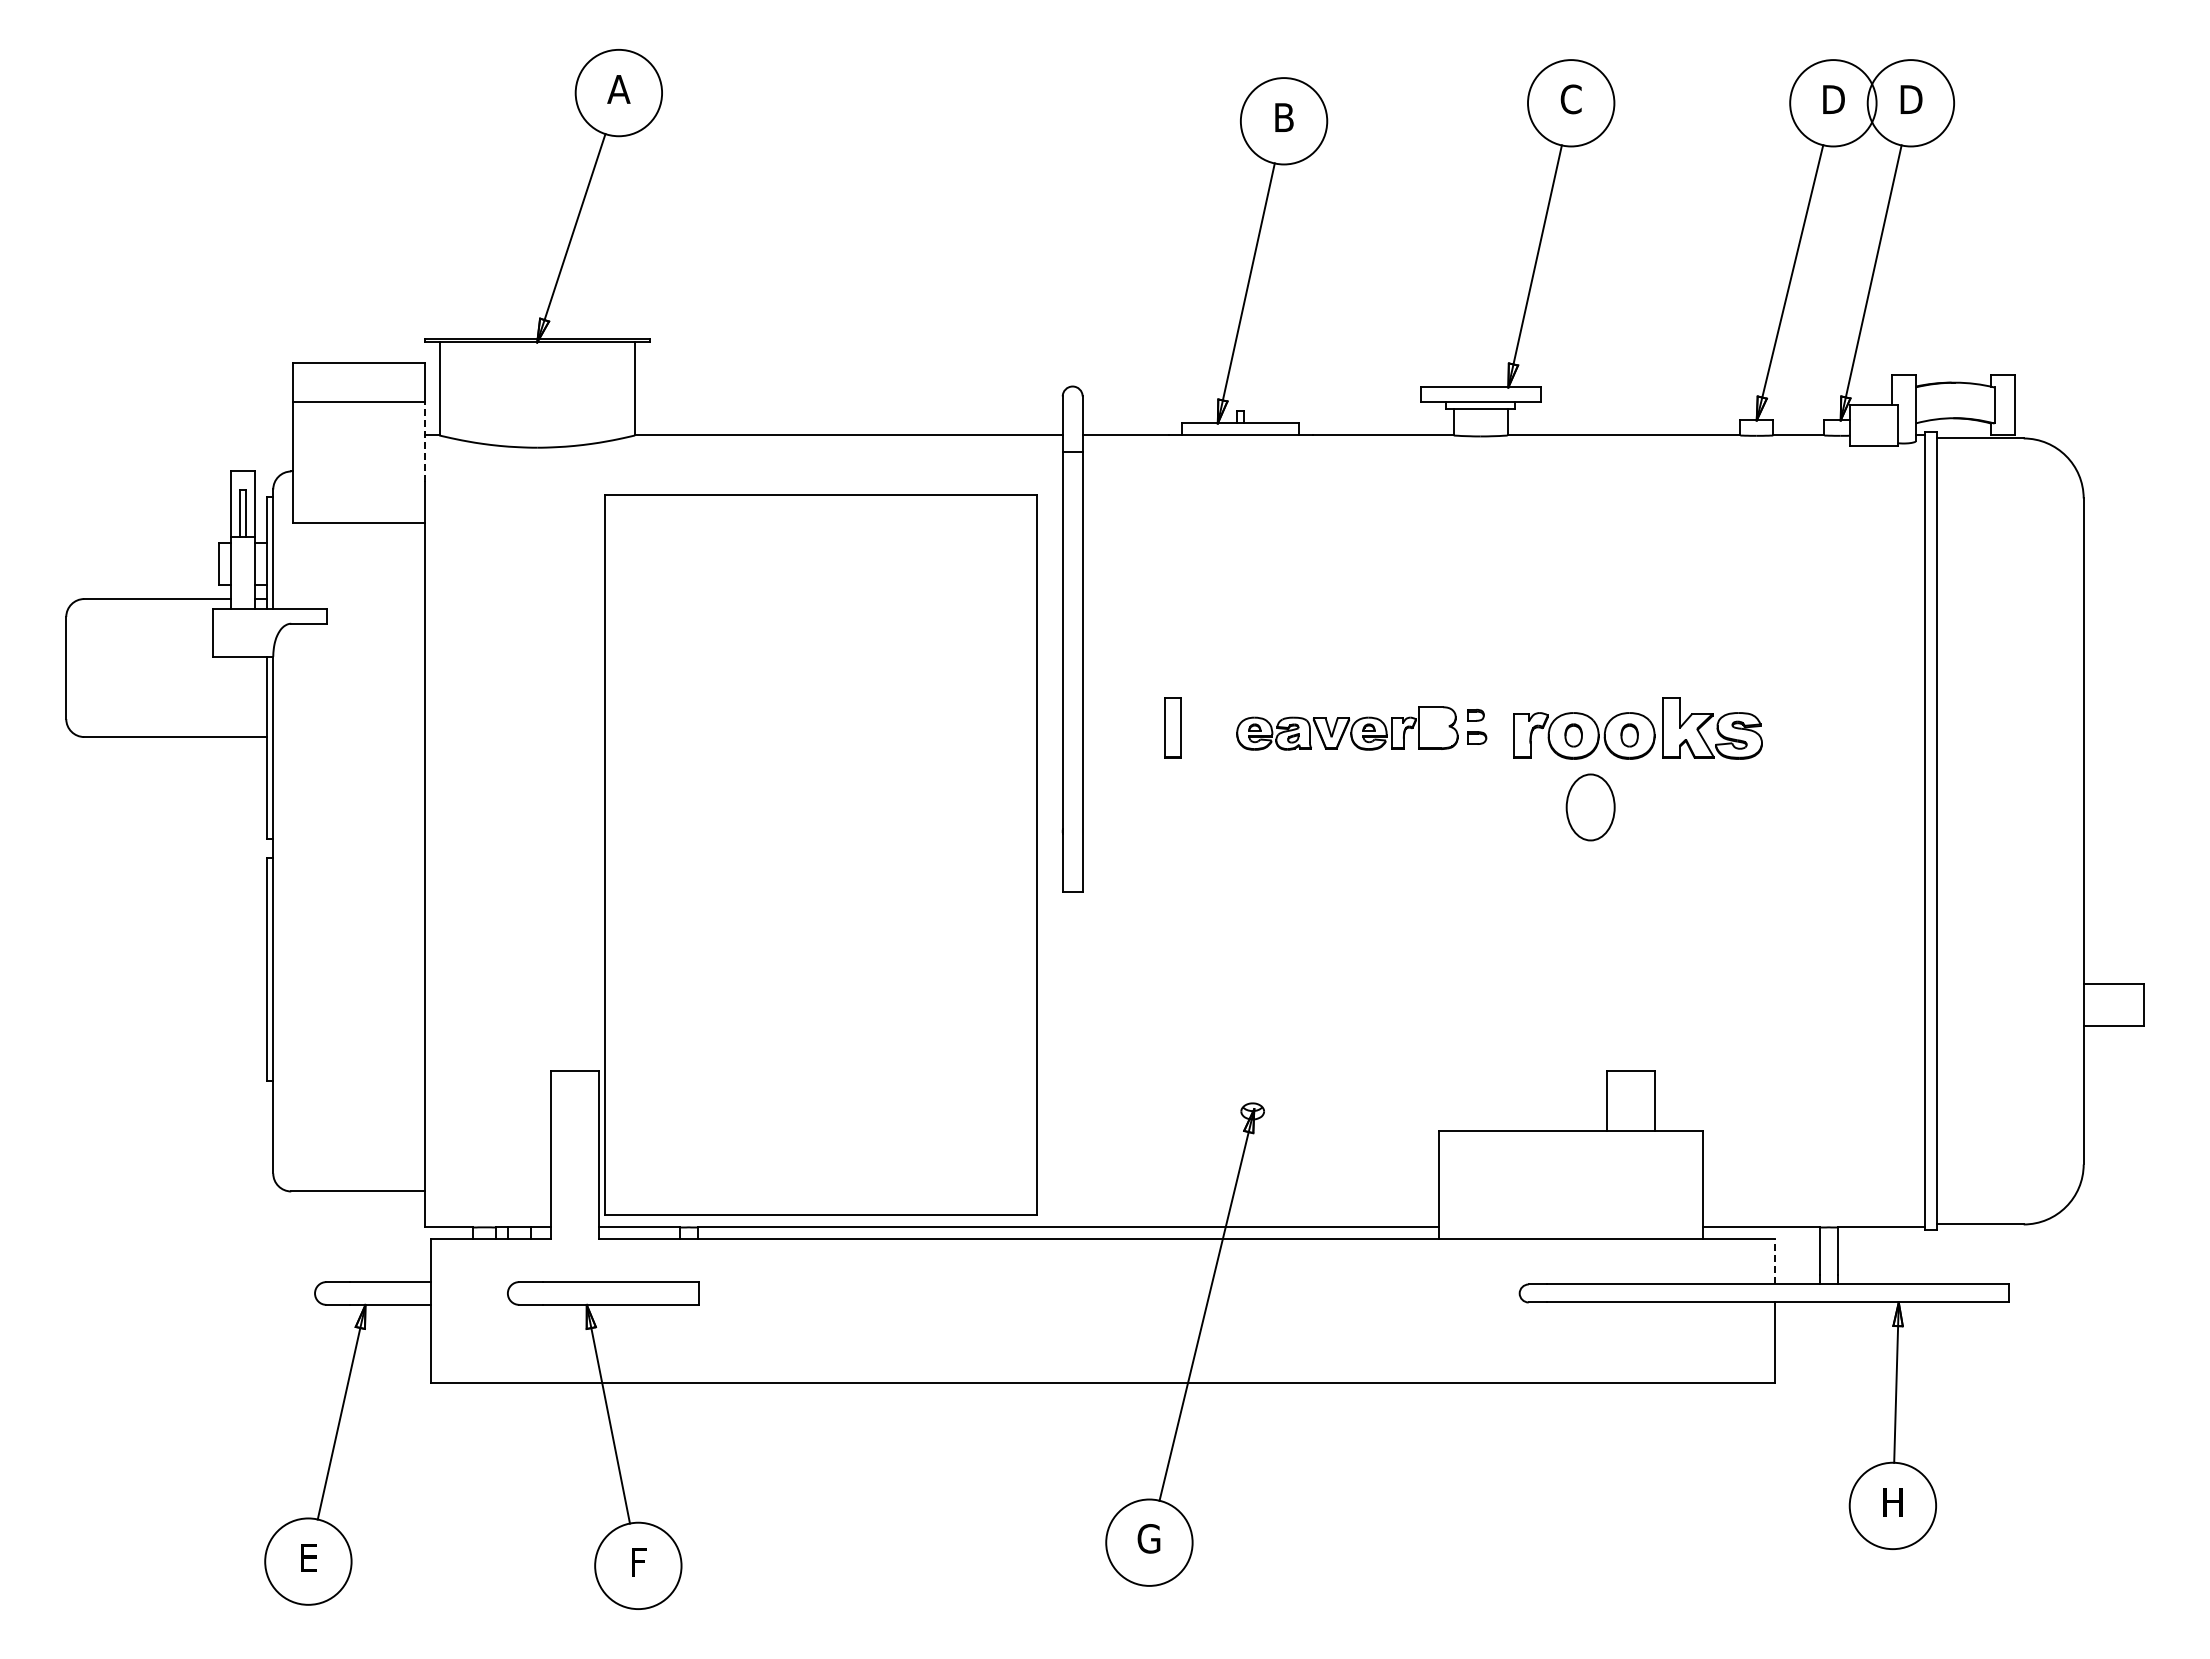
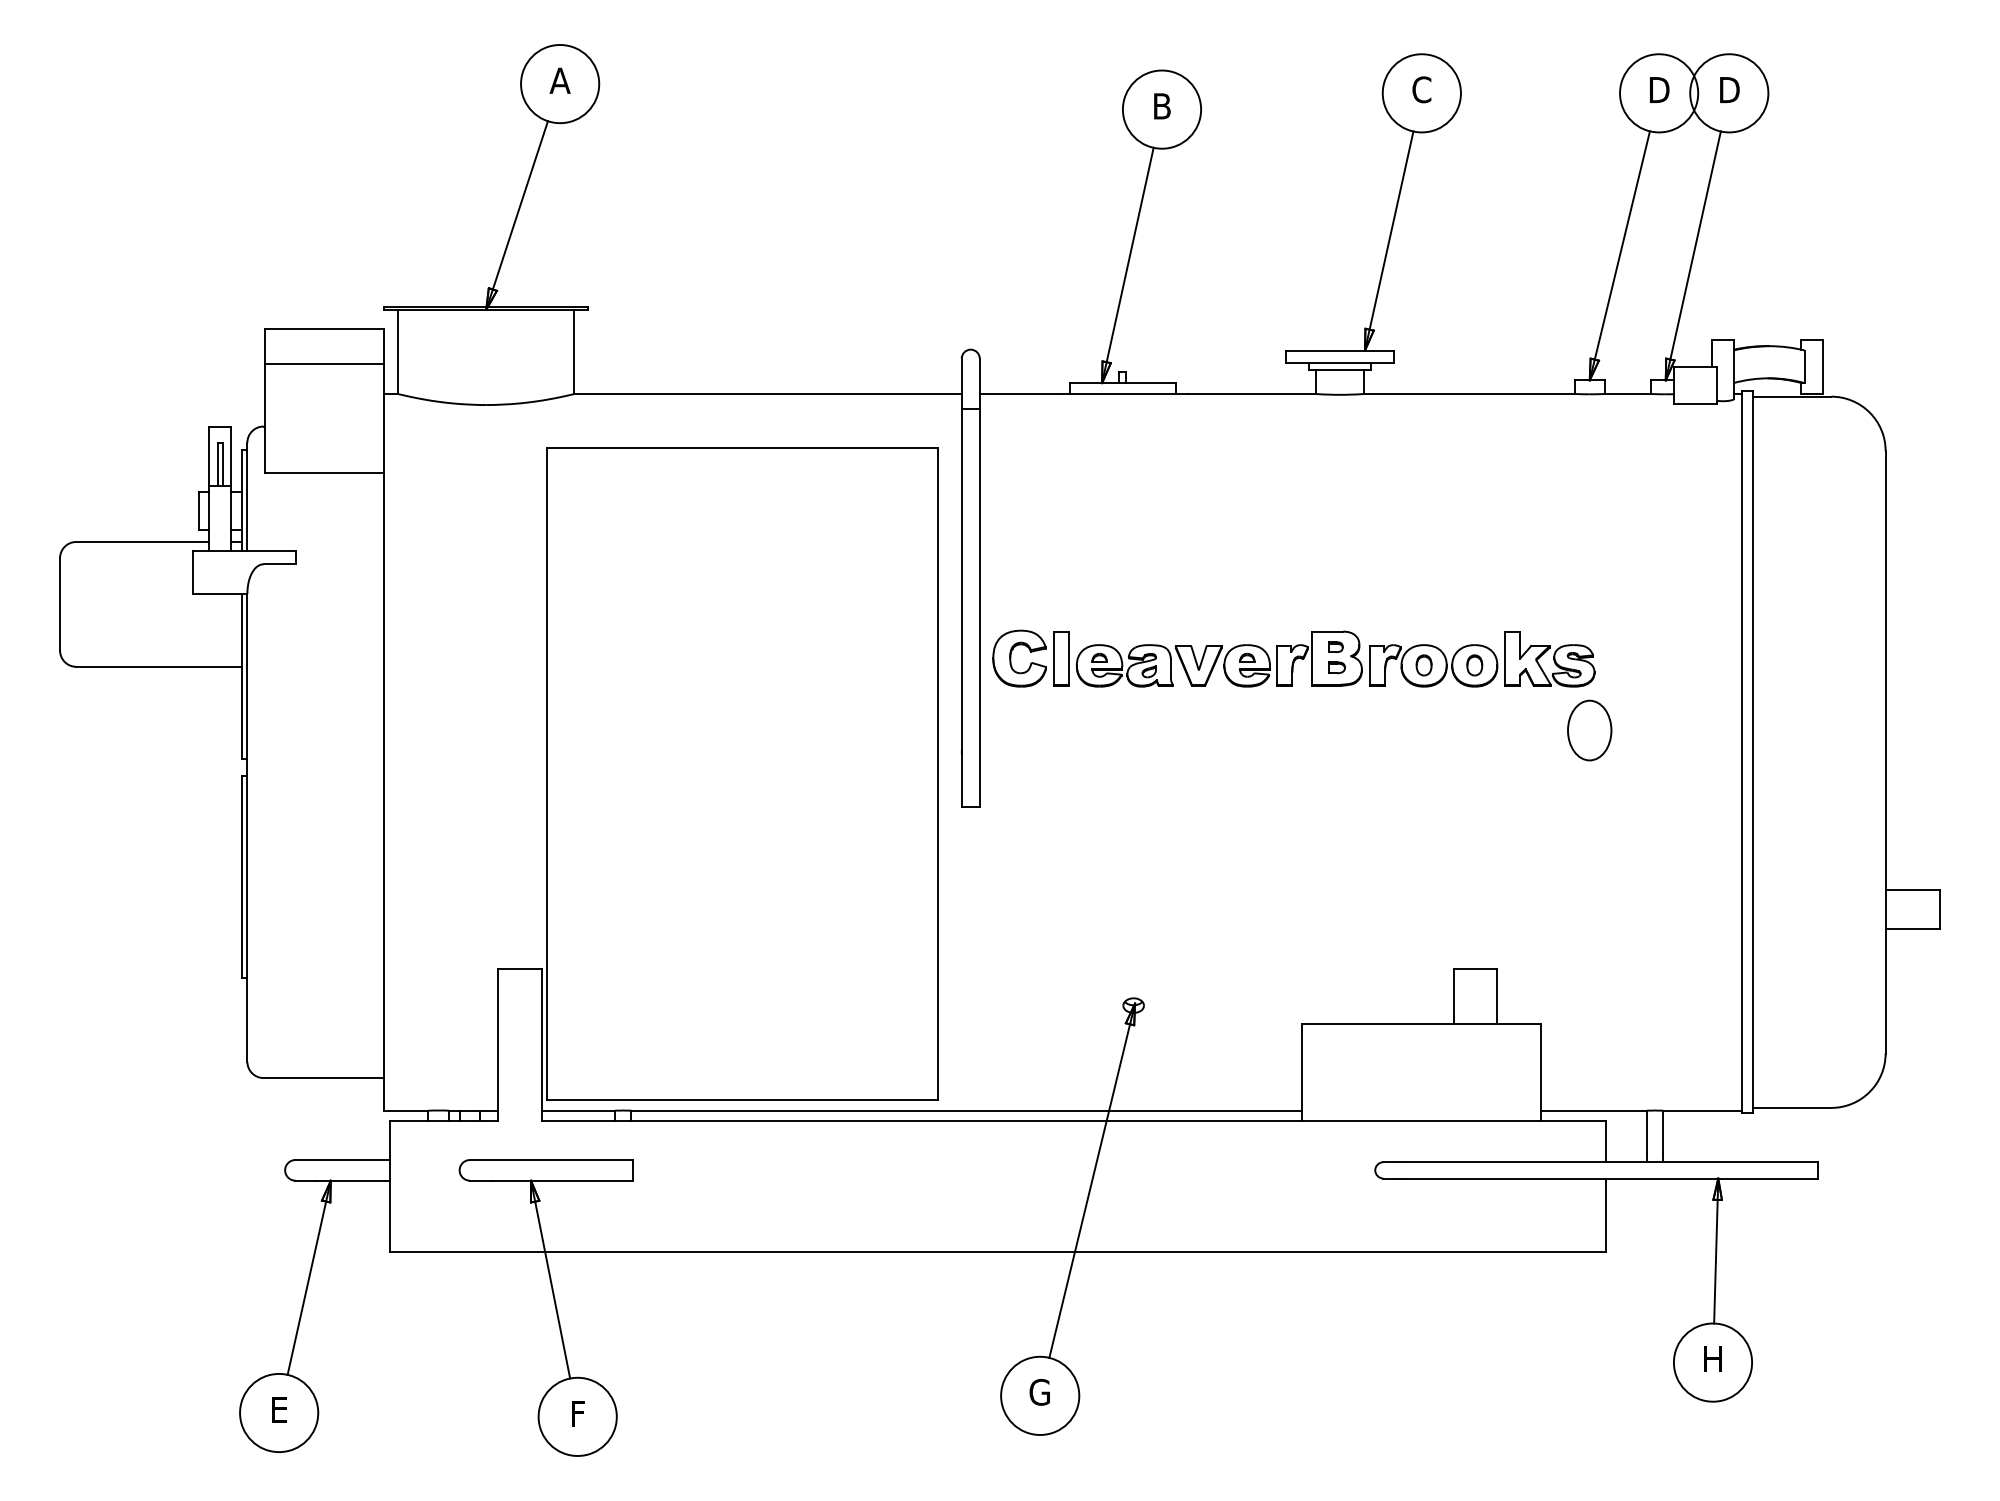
line: (424, 442) -> (384, 400), dashed -> solid
part: (1117, 727) -> (1011, 658), added
part: (1347, 728) -> (1219, 659), size x1.43
part: (1590, 807) -> (1589, 730), moved
line: (1774, 1261) -> (1605, 1141), dashed -> solid

